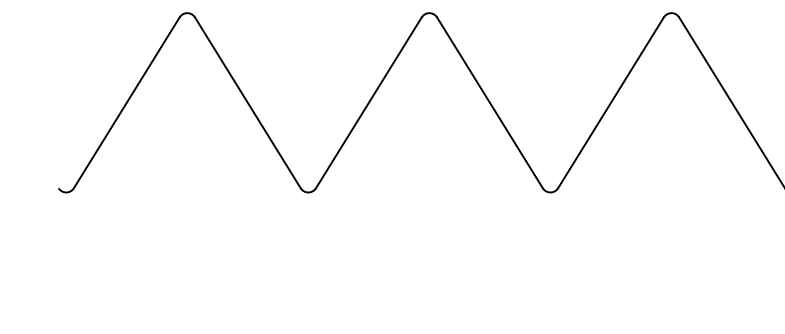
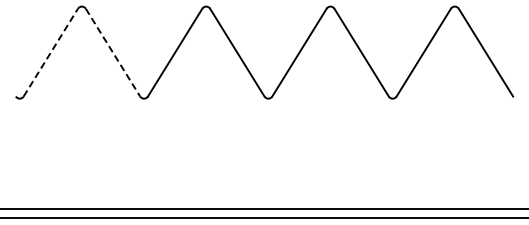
line: (126, 102) -> (50, 52), solid -> dashed
line: (248, 102) -> (113, 52), solid -> dashed

